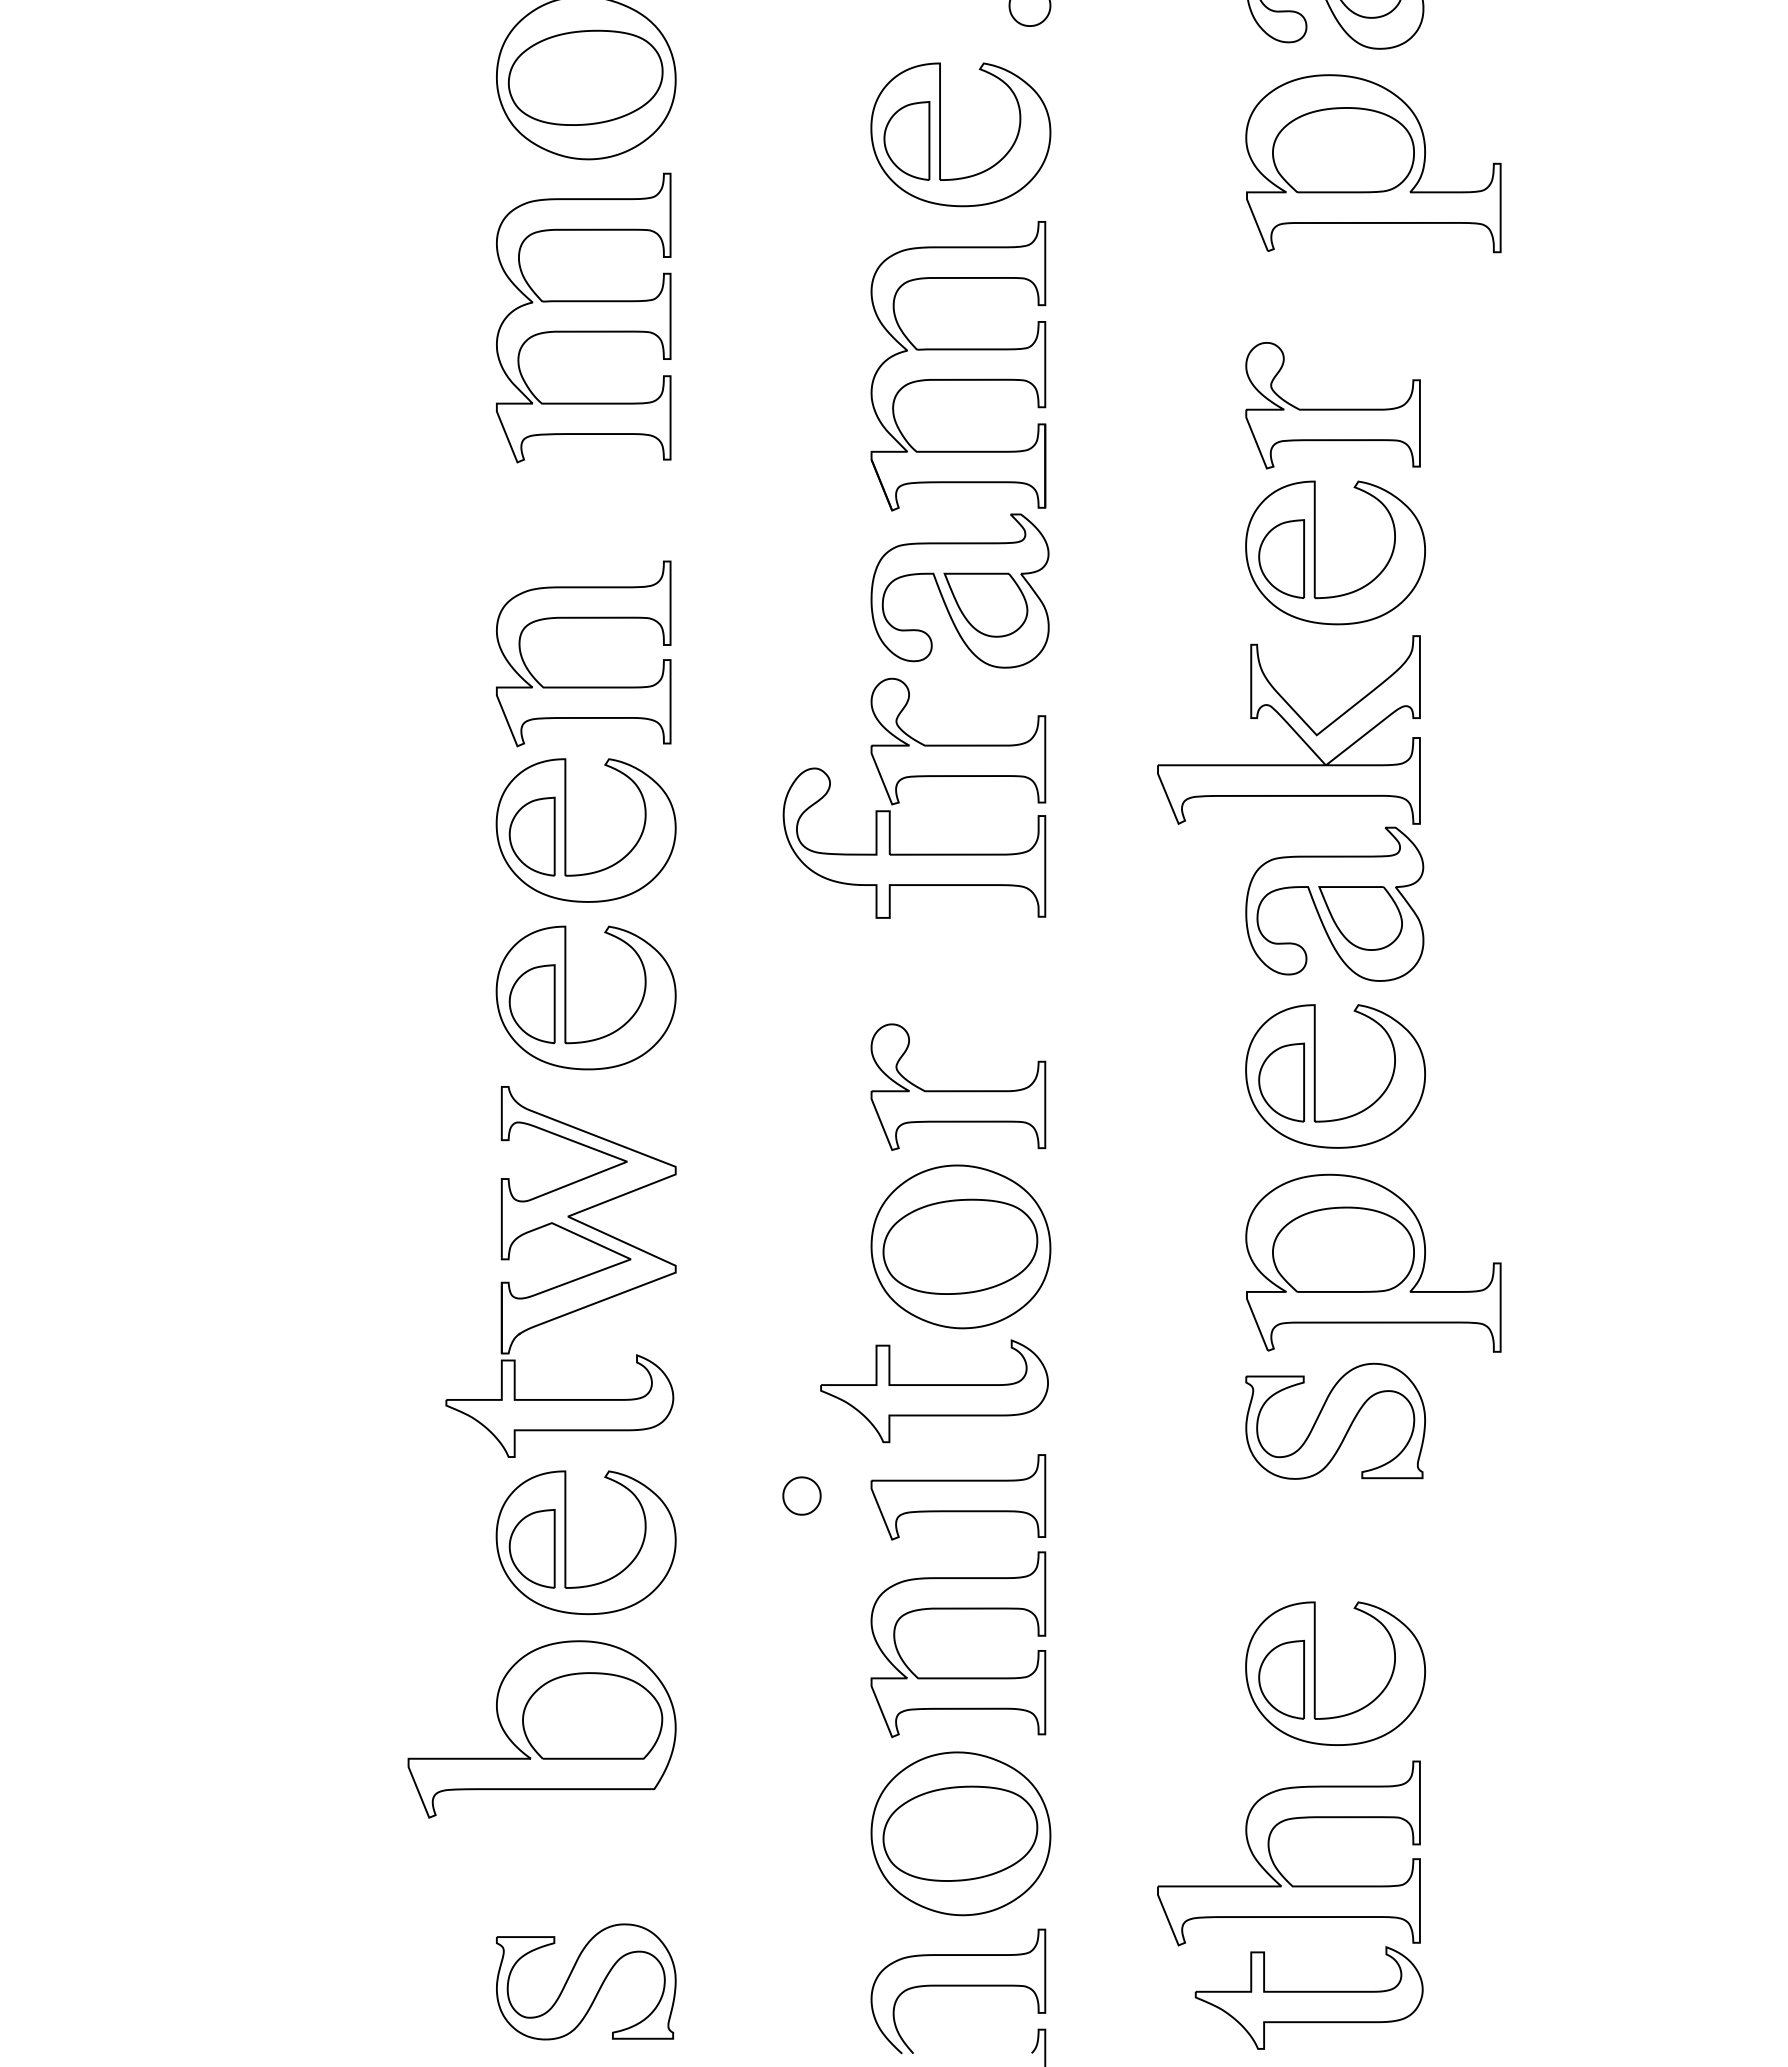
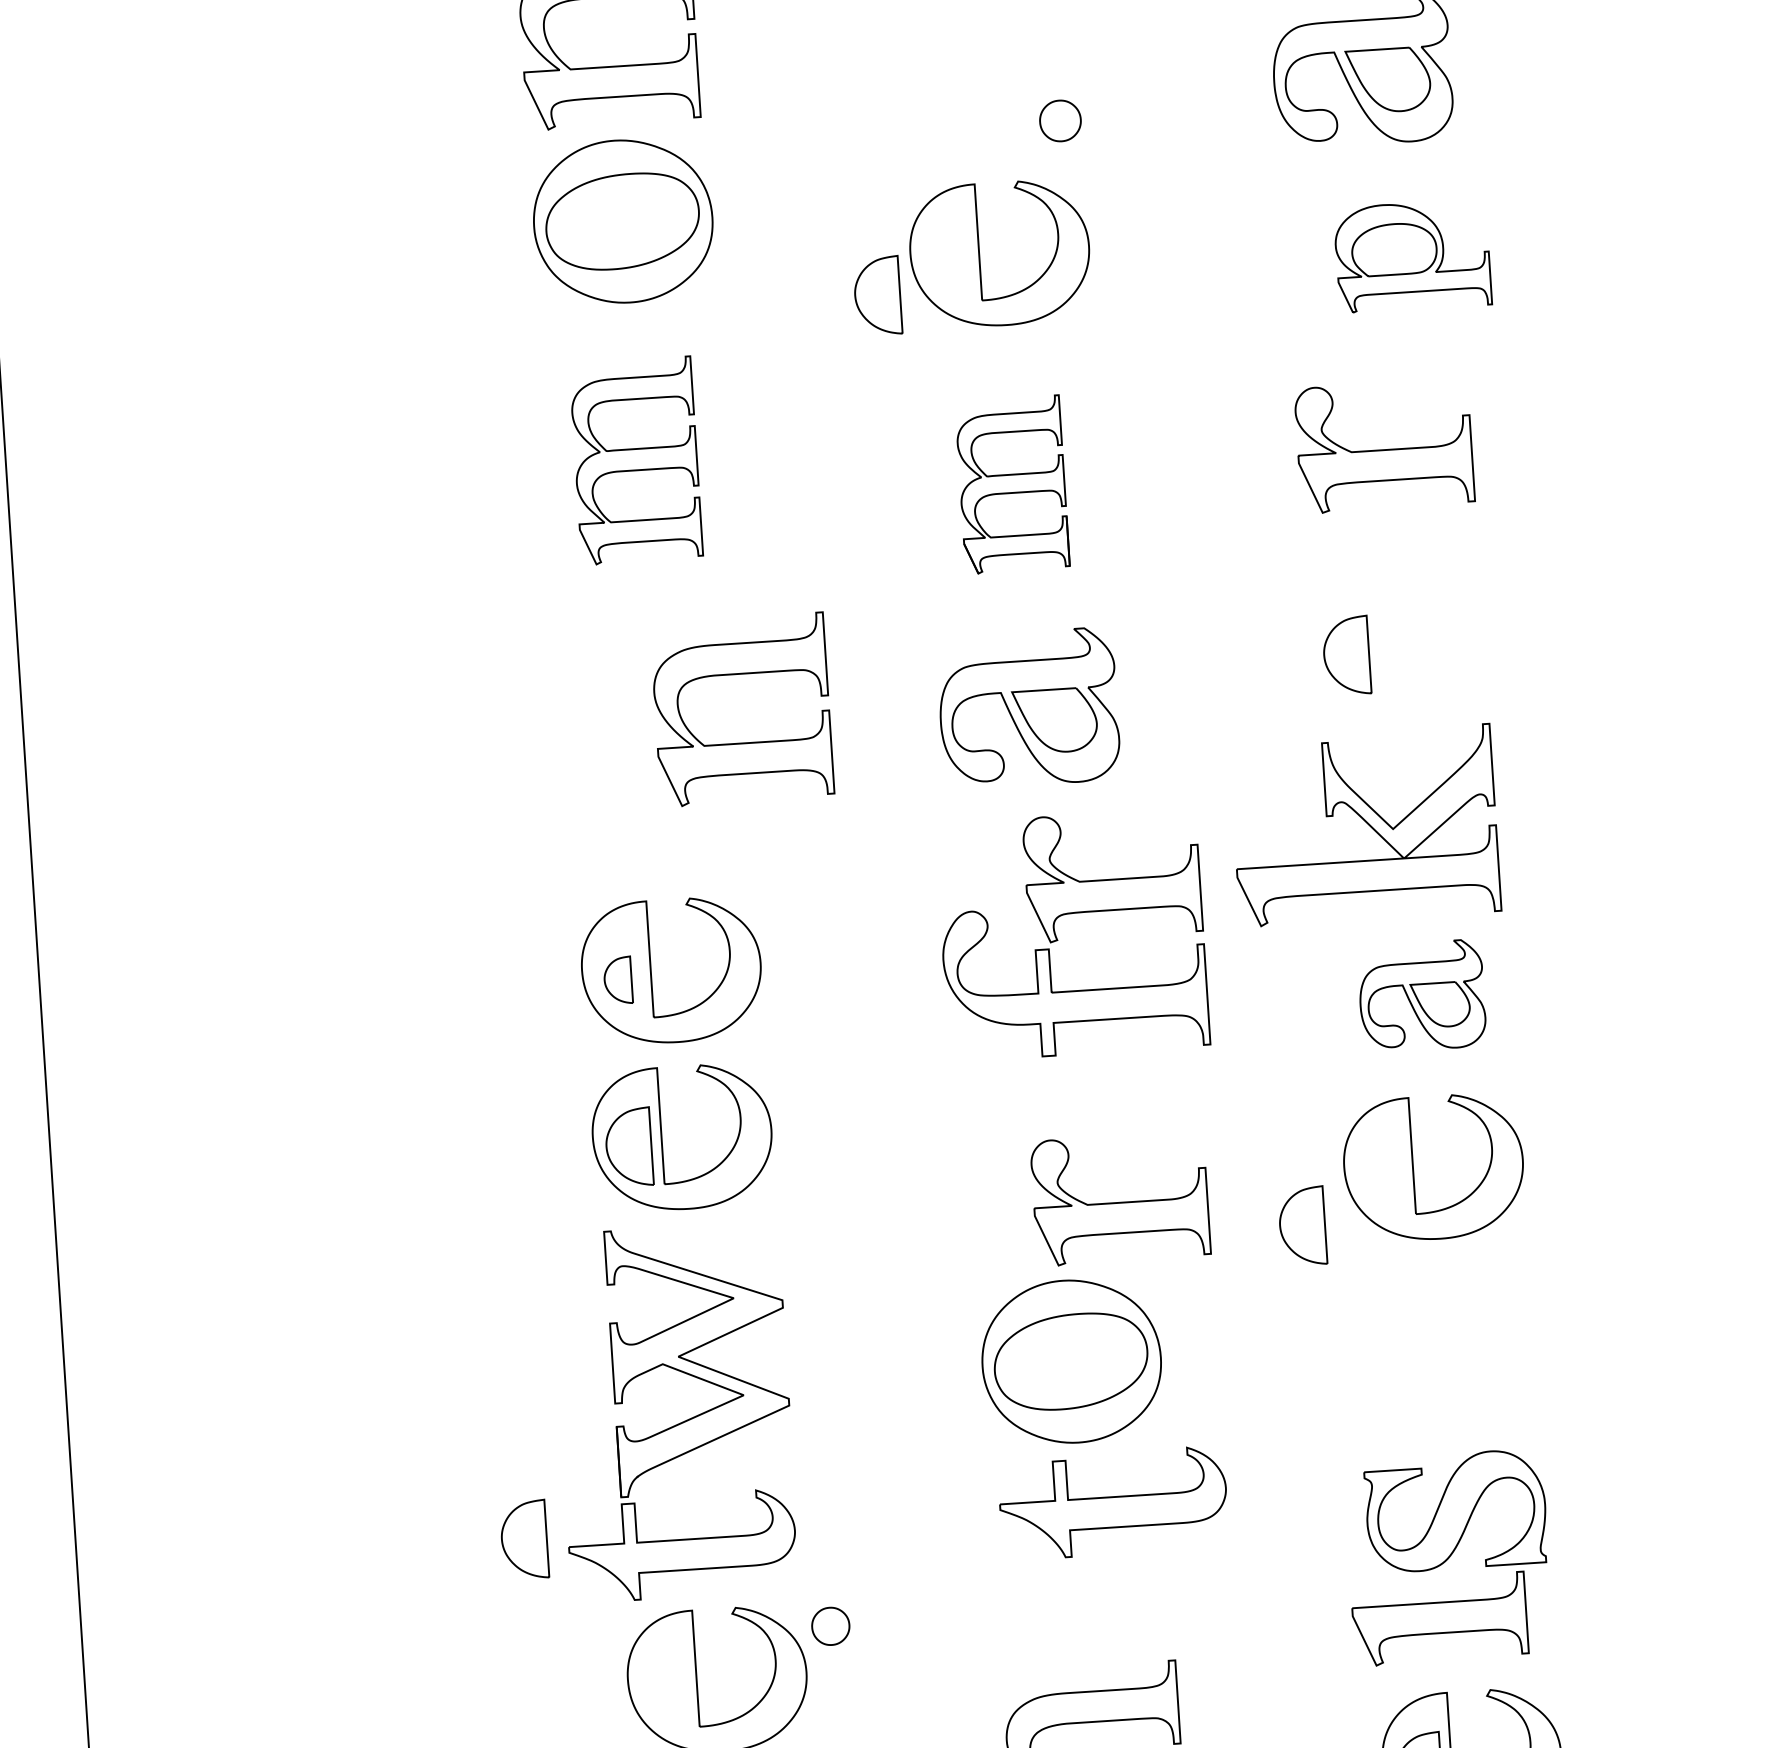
part: (906, 140) -> (877, 295), moved
part: (1373, 163) -> (1412, 256), size x0.6
part: (583, 317) -> (635, 460), size x0.7
part: (958, 366) -> (1012, 484), size x0.6
part: (1332, 405) -> (1384, 445), moved
part: (1315, 552) -> (1380, 647), removed
part: (583, 686) -> (744, 742), moved
part: (899, 800) -> (1057, 938), moved
part: (531, 836) -> (617, 980), size x0.6
part: (1334, 903) -> (1421, 995), size x0.7
part: (1281, 1082) -> (1302, 1226), moved
part: (958, 1086) -> (1120, 1198), moved
part: (1373, 1262) -> (1483, 1350), removed
part: (934, 1391) -> (1113, 1503), moved
part: (801, 1495) -> (830, 1625), moved
part: (958, 1497) -> (1439, 1619), moved
part: (531, 1548) -> (523, 1539), moved

